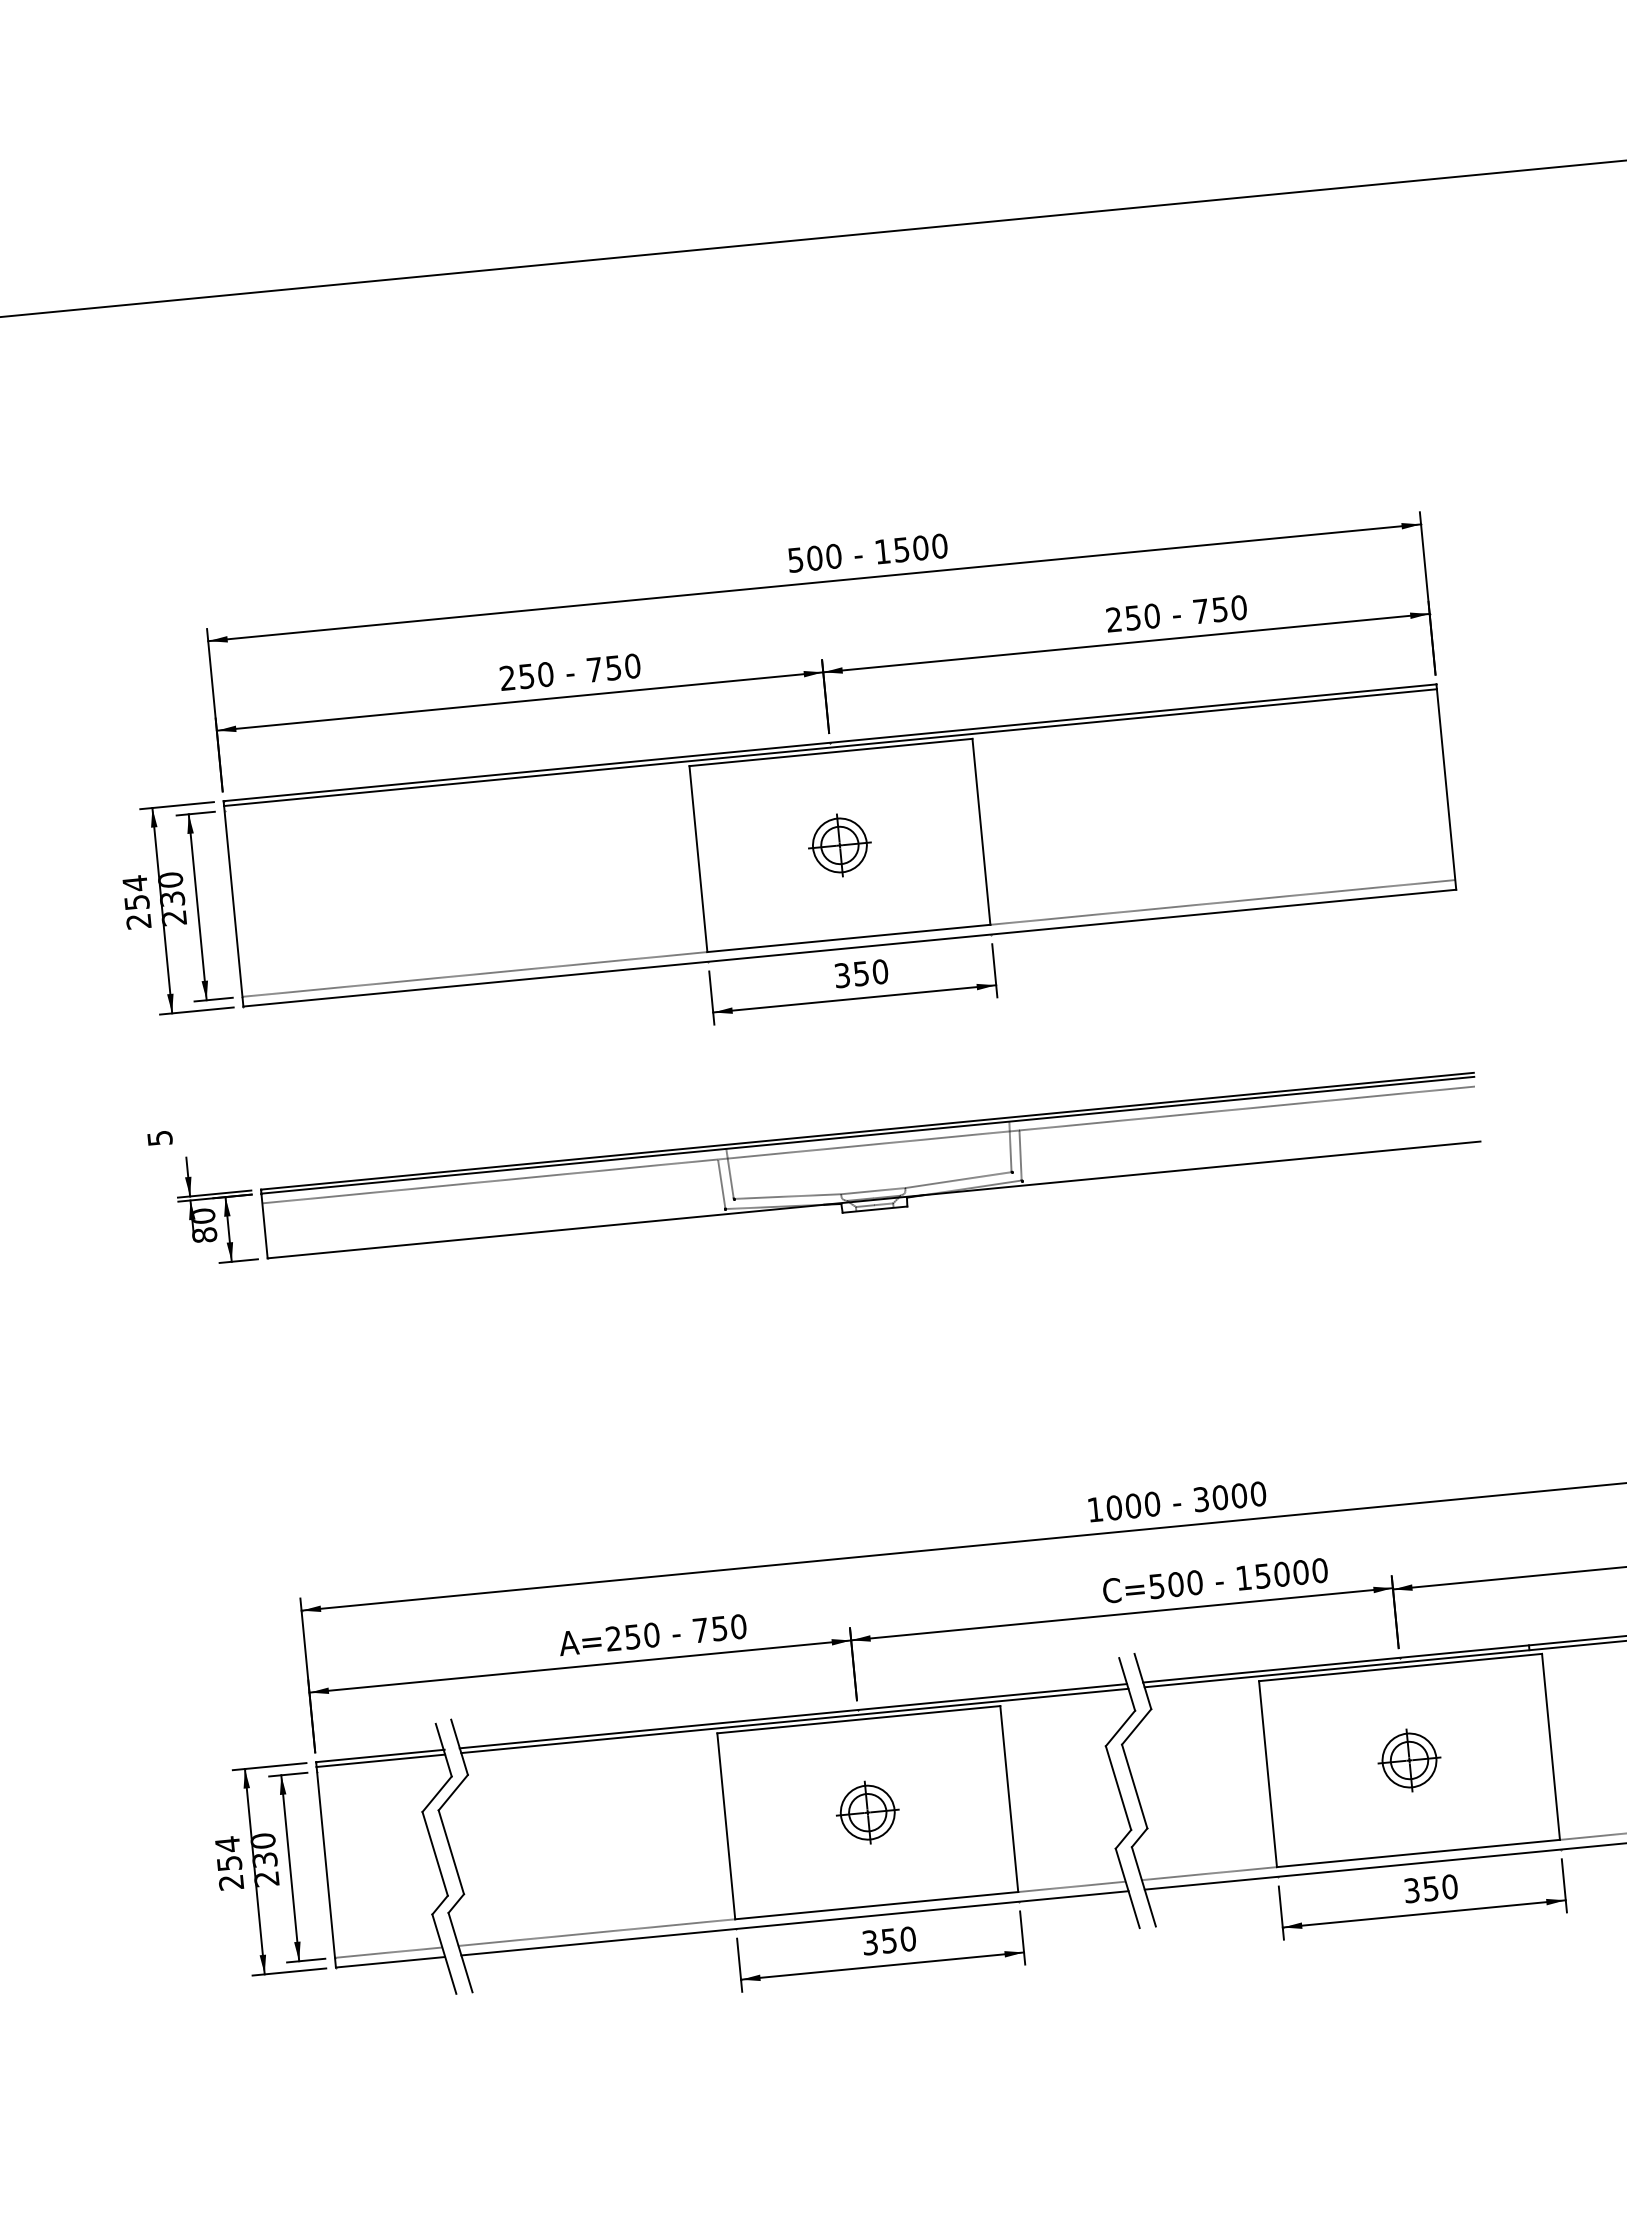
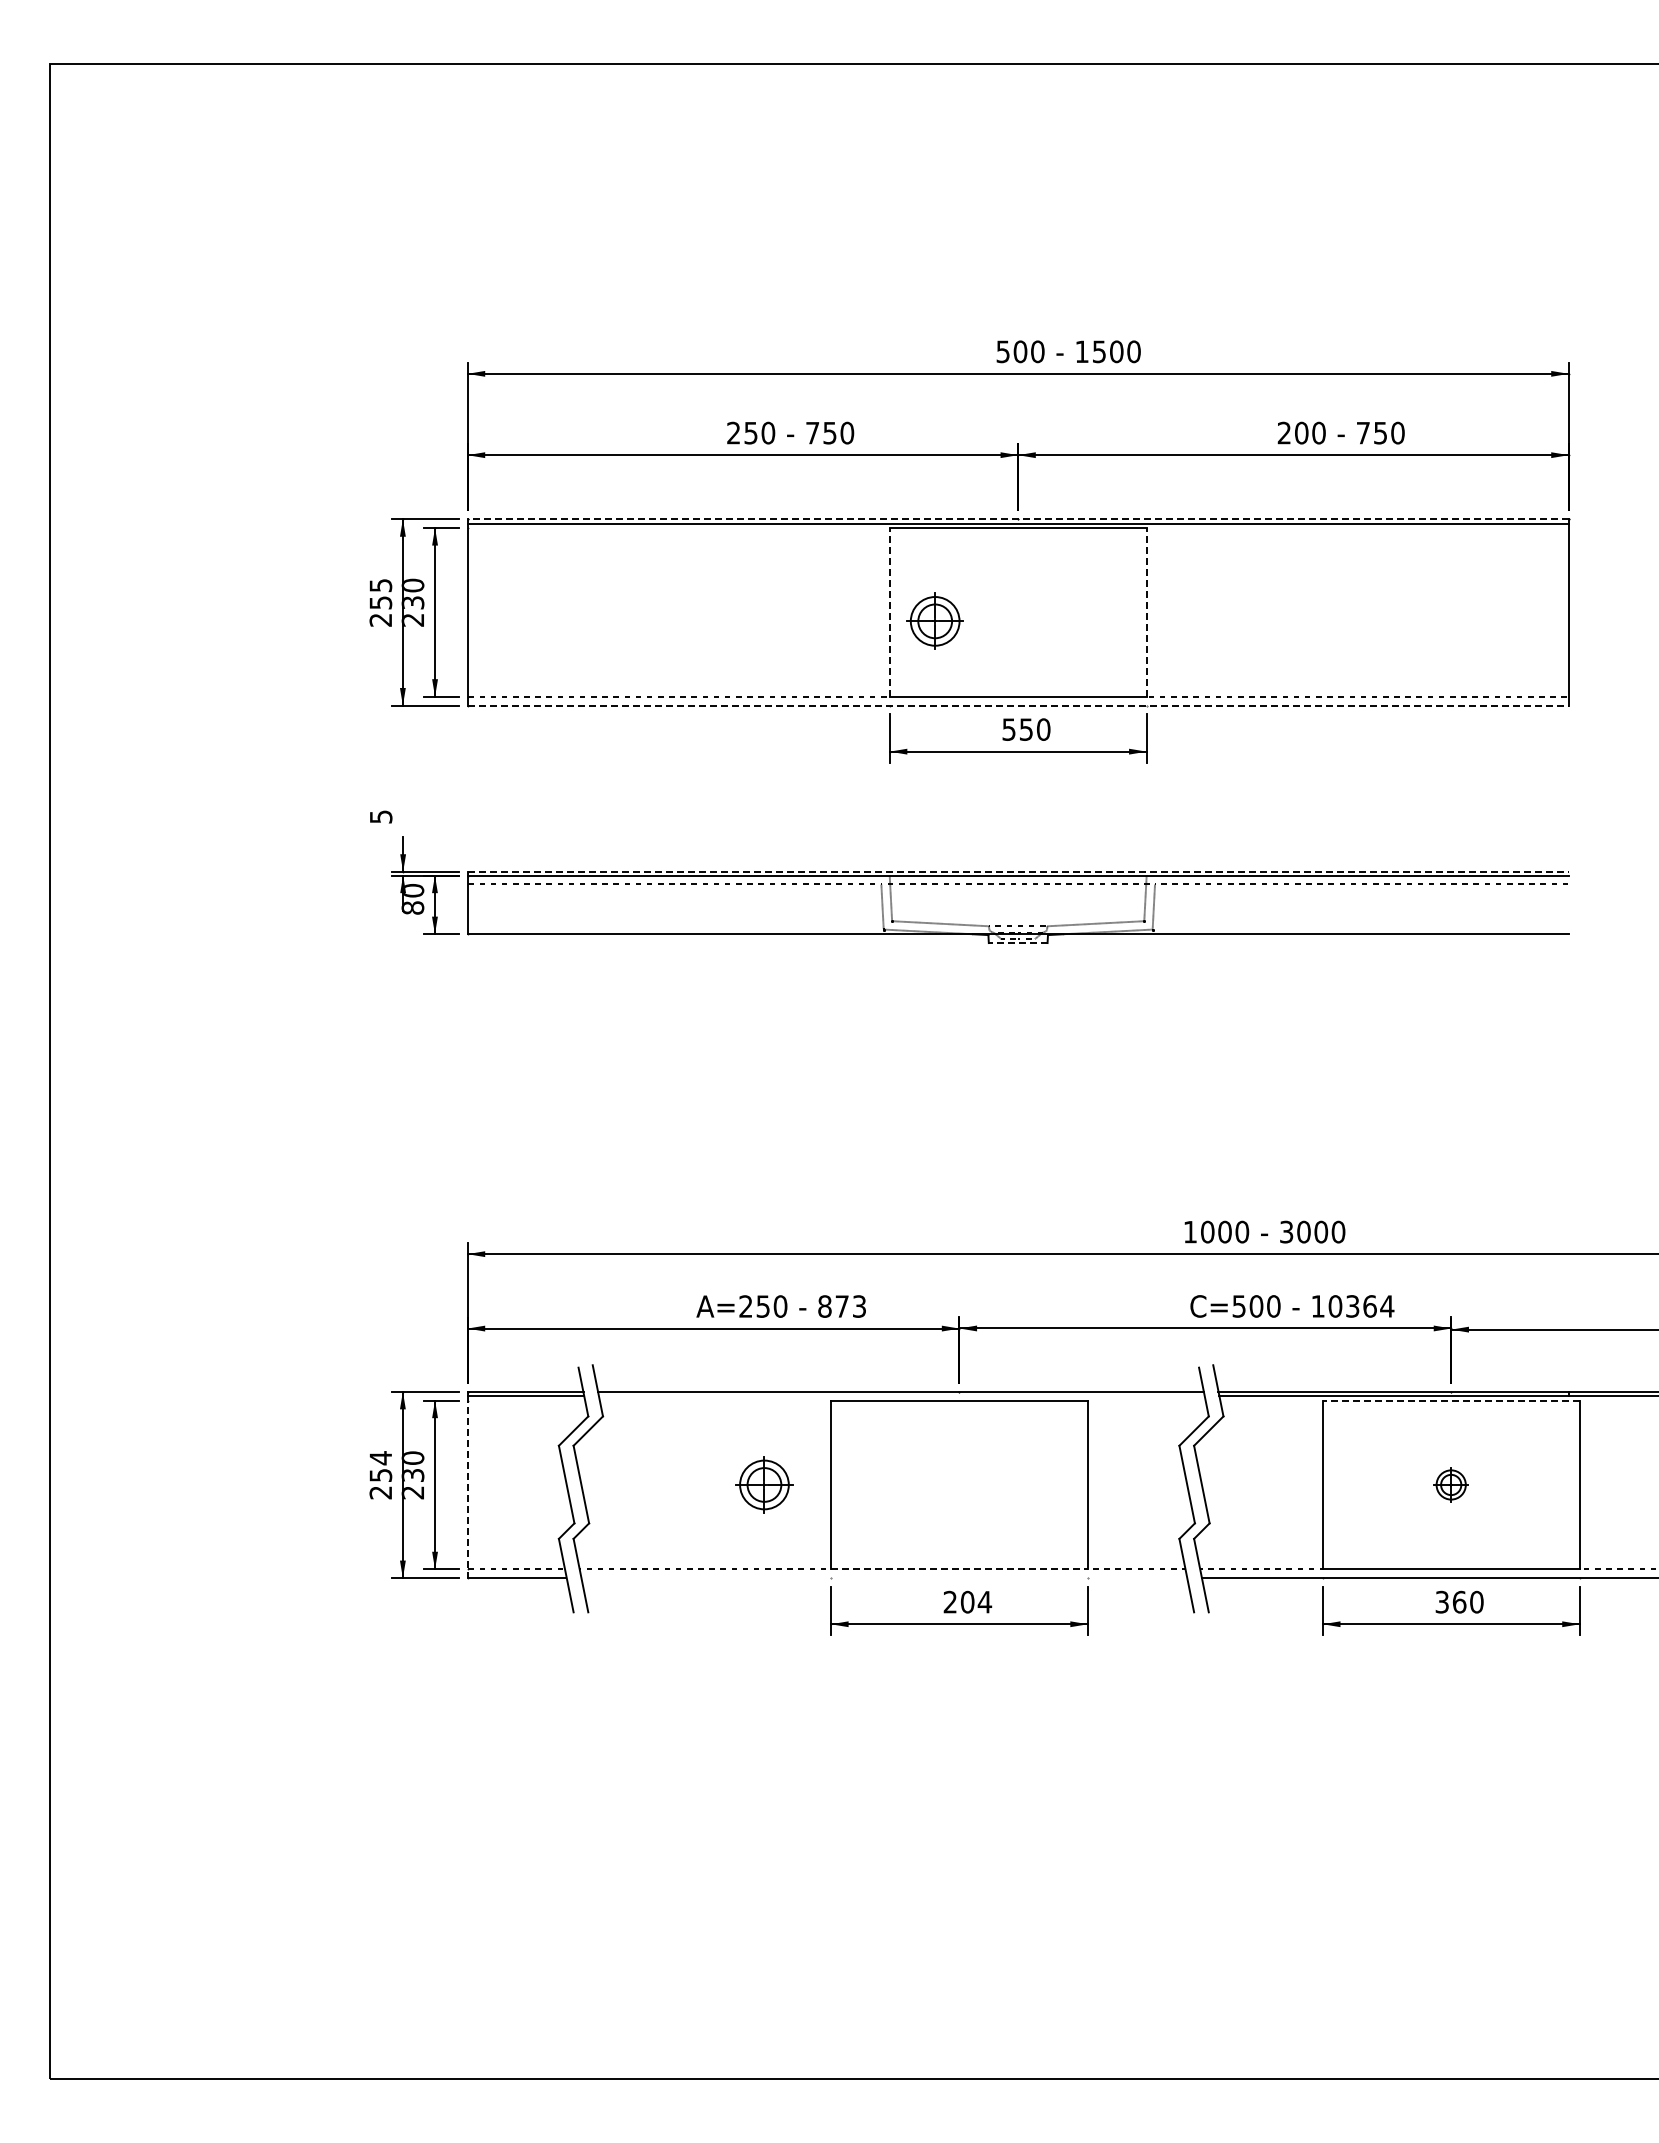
text: (1132, 617) -> (1301, 432), 250 -> 200
line: (830, 743) -> (1018, 519), solid -> dashed
line: (981, 830) -> (1146, 611), solid -> dashed
part: (839, 844) -> (934, 620), moved
line: (698, 858) -> (889, 611), solid -> dashed
text: (134, 883) -> (380, 585), 254 -> 255
line: (850, 947) -> (1018, 705), solid -> dashed
text: (842, 975) -> (1009, 729), 350 -> 550
line: (867, 1130) -> (1018, 871), solid -> dashed
line: (874, 1210) -> (1017, 943), solid -> dashed
text: (1291, 1573) -> (1361, 1306), 15000 -> 10364
text: (720, 1628) -> (842, 1306), 750 -> 873
line: (1399, 1667) -> (1450, 1400), solid -> dashed
line: (794, 1721) -> (901, 1396), removed
part: (1408, 1760) -> (1450, 1484), size x0.6
part: (867, 1812) -> (764, 1484), moved
line: (326, 1867) -> (467, 1487), solid -> dashed
text: (1430, 1887) -> (1459, 1601), 350 -> 360
line: (876, 1905) -> (959, 1569), solid -> dashed
line: (795, 1923) -> (884, 1578), removed
text: (888, 1940) -> (967, 1601), 350 -> 204

